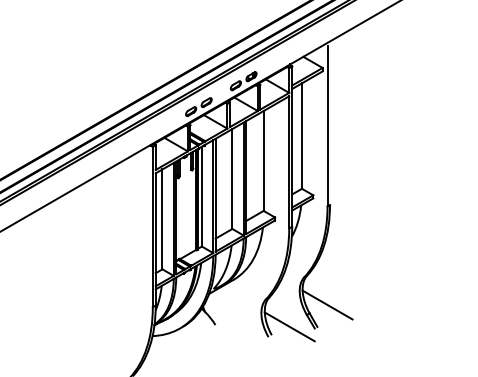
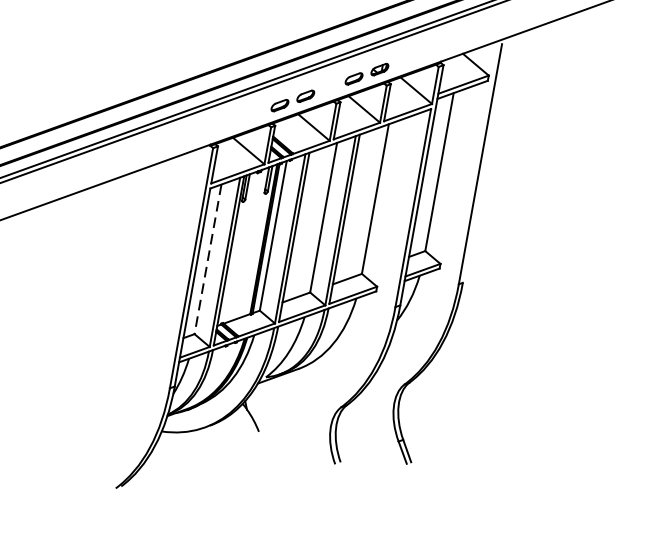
line: (162, 219) -> (208, 259), solid -> dashed
line: (327, 304) -> (432, 431), removed
line: (289, 326) -> (369, 453), removed

